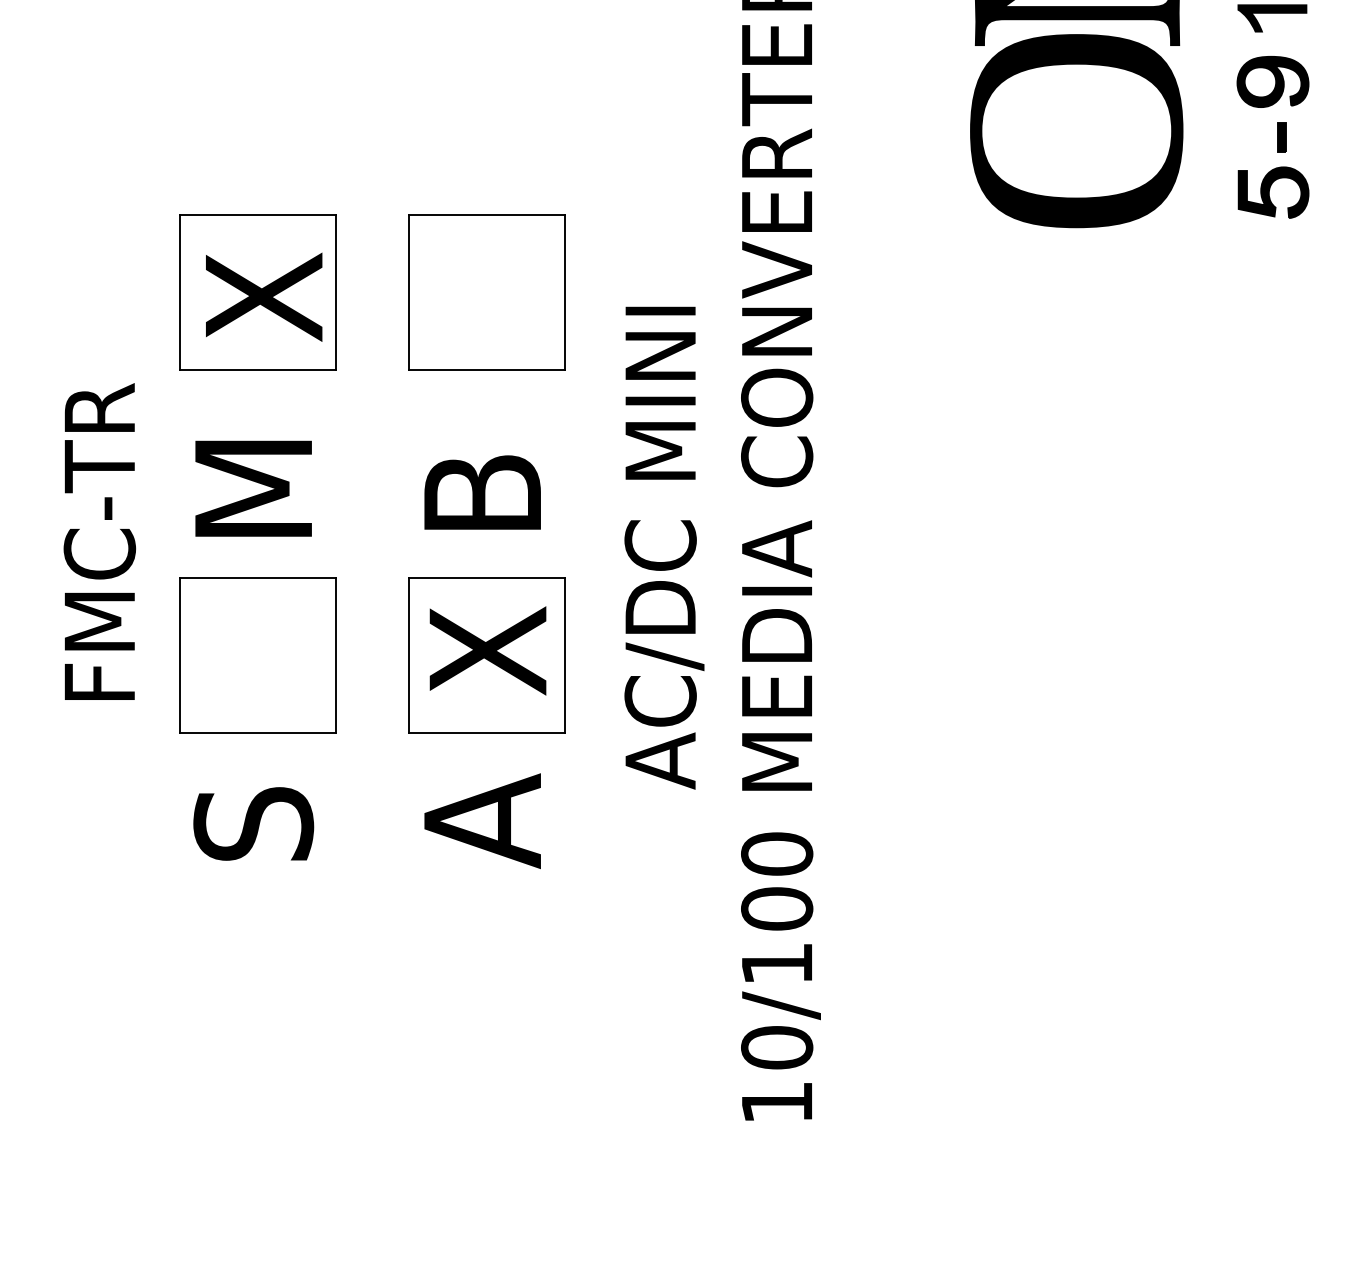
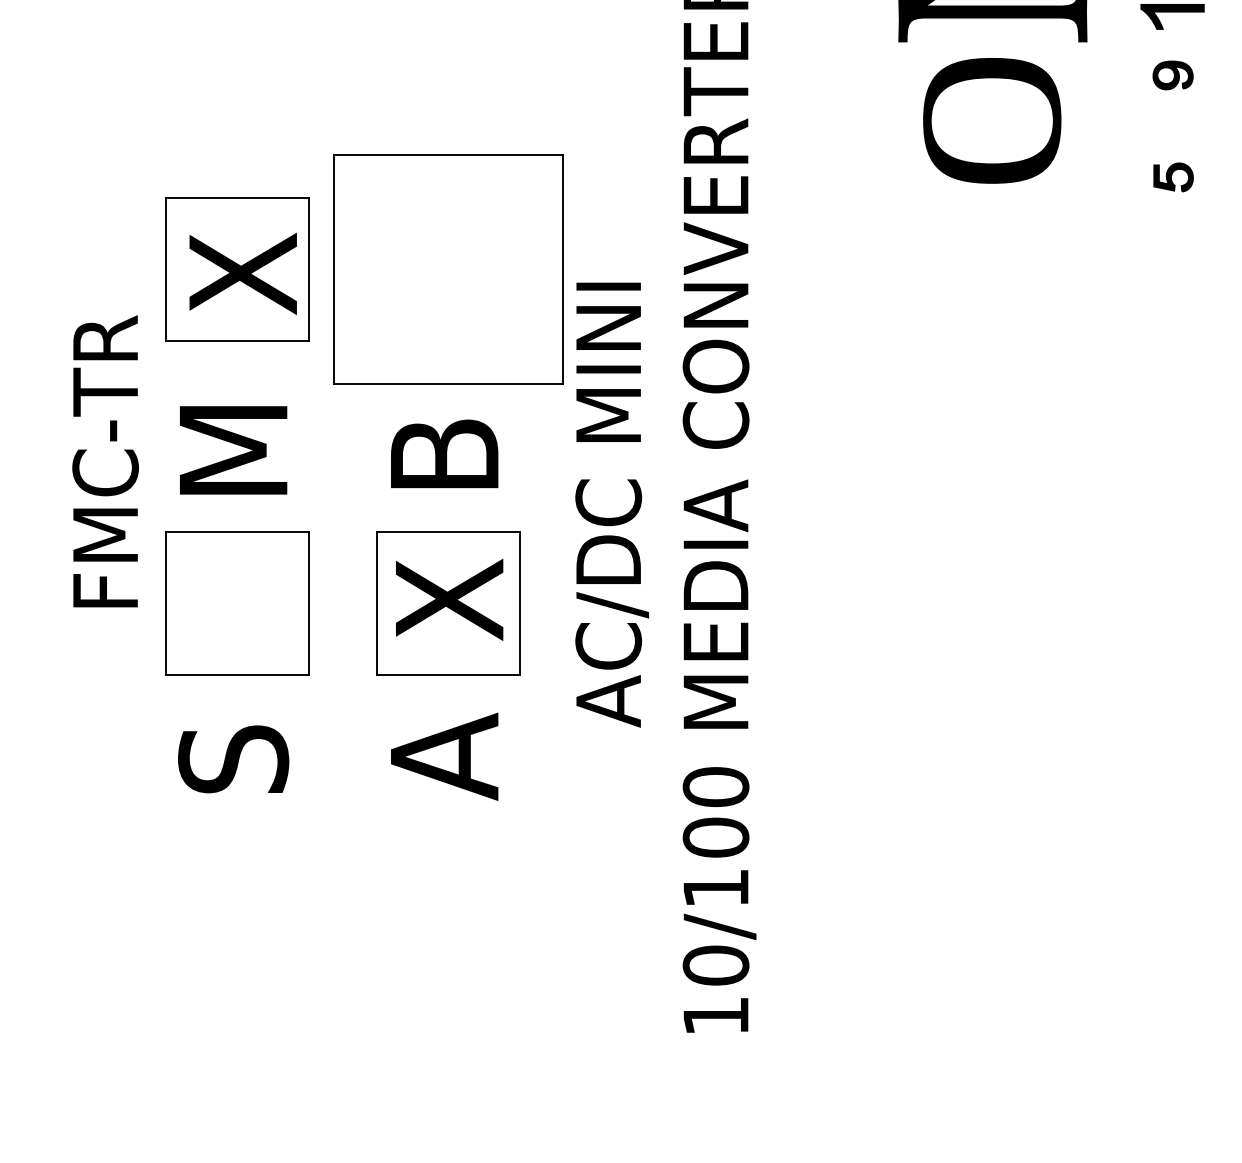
part: (1272, 81) -> (1172, 75), size x0.6
part: (1076, 131) -> (991, 121), size x0.7
part: (1281, 137) -> (1180, 126), removed
part: (1273, 192) -> (1173, 177), size x0.6
part: (486, 292) -> (448, 269), size x1.6
text: (99, 541) -> (105, 461), moved

